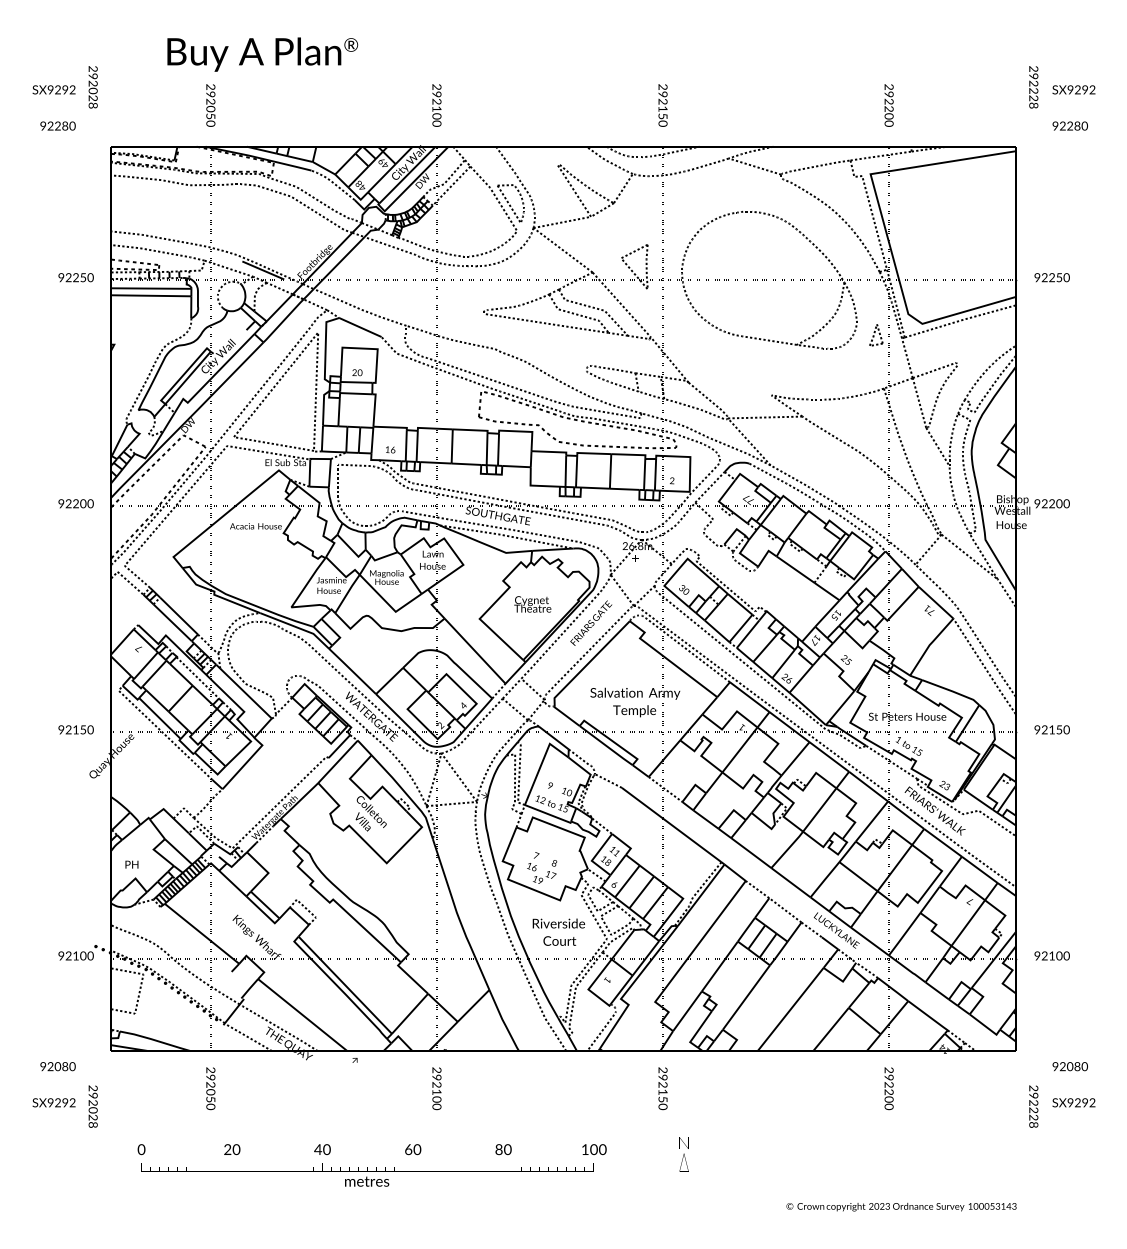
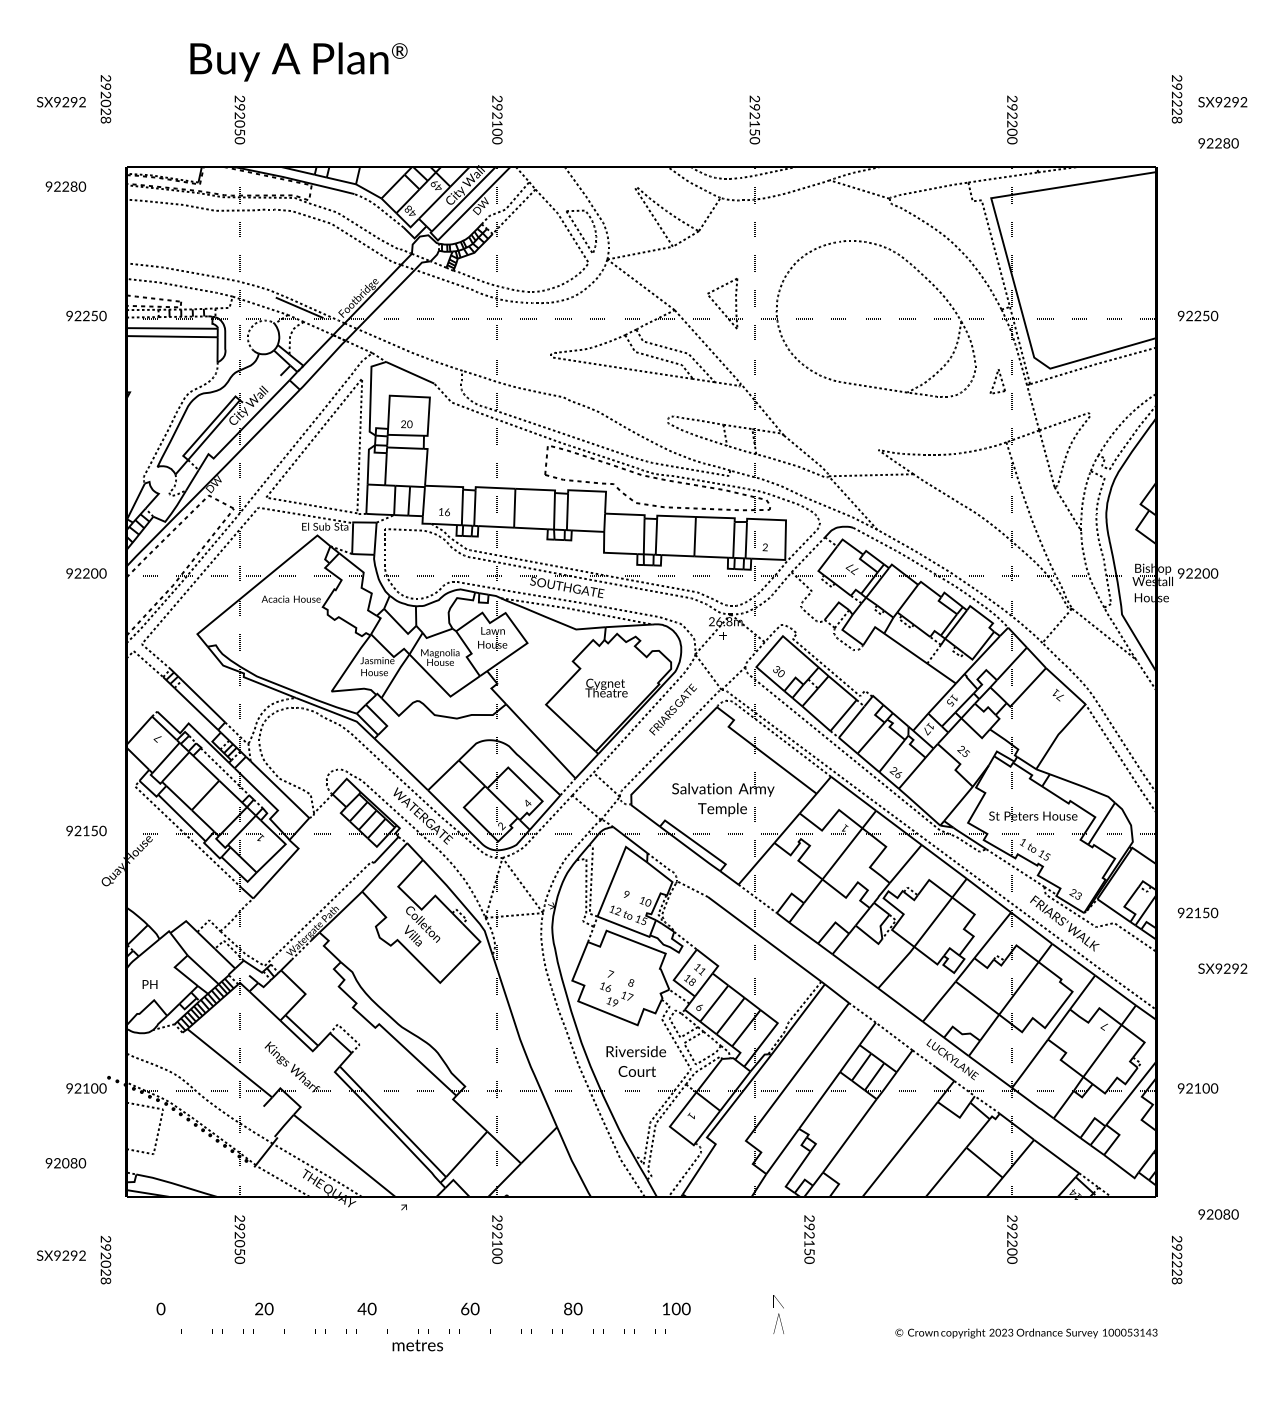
text: (57, 125) -> (65, 186), moved
text: (1051, 729) -> (1197, 912), moved
text: (57, 1066) -> (65, 1163), moved
text: (662, 1088) -> (808, 1239), moved
text: (1073, 1102) -> (1222, 968), moved
text: (901, 1207) -> (1026, 1333), moved

